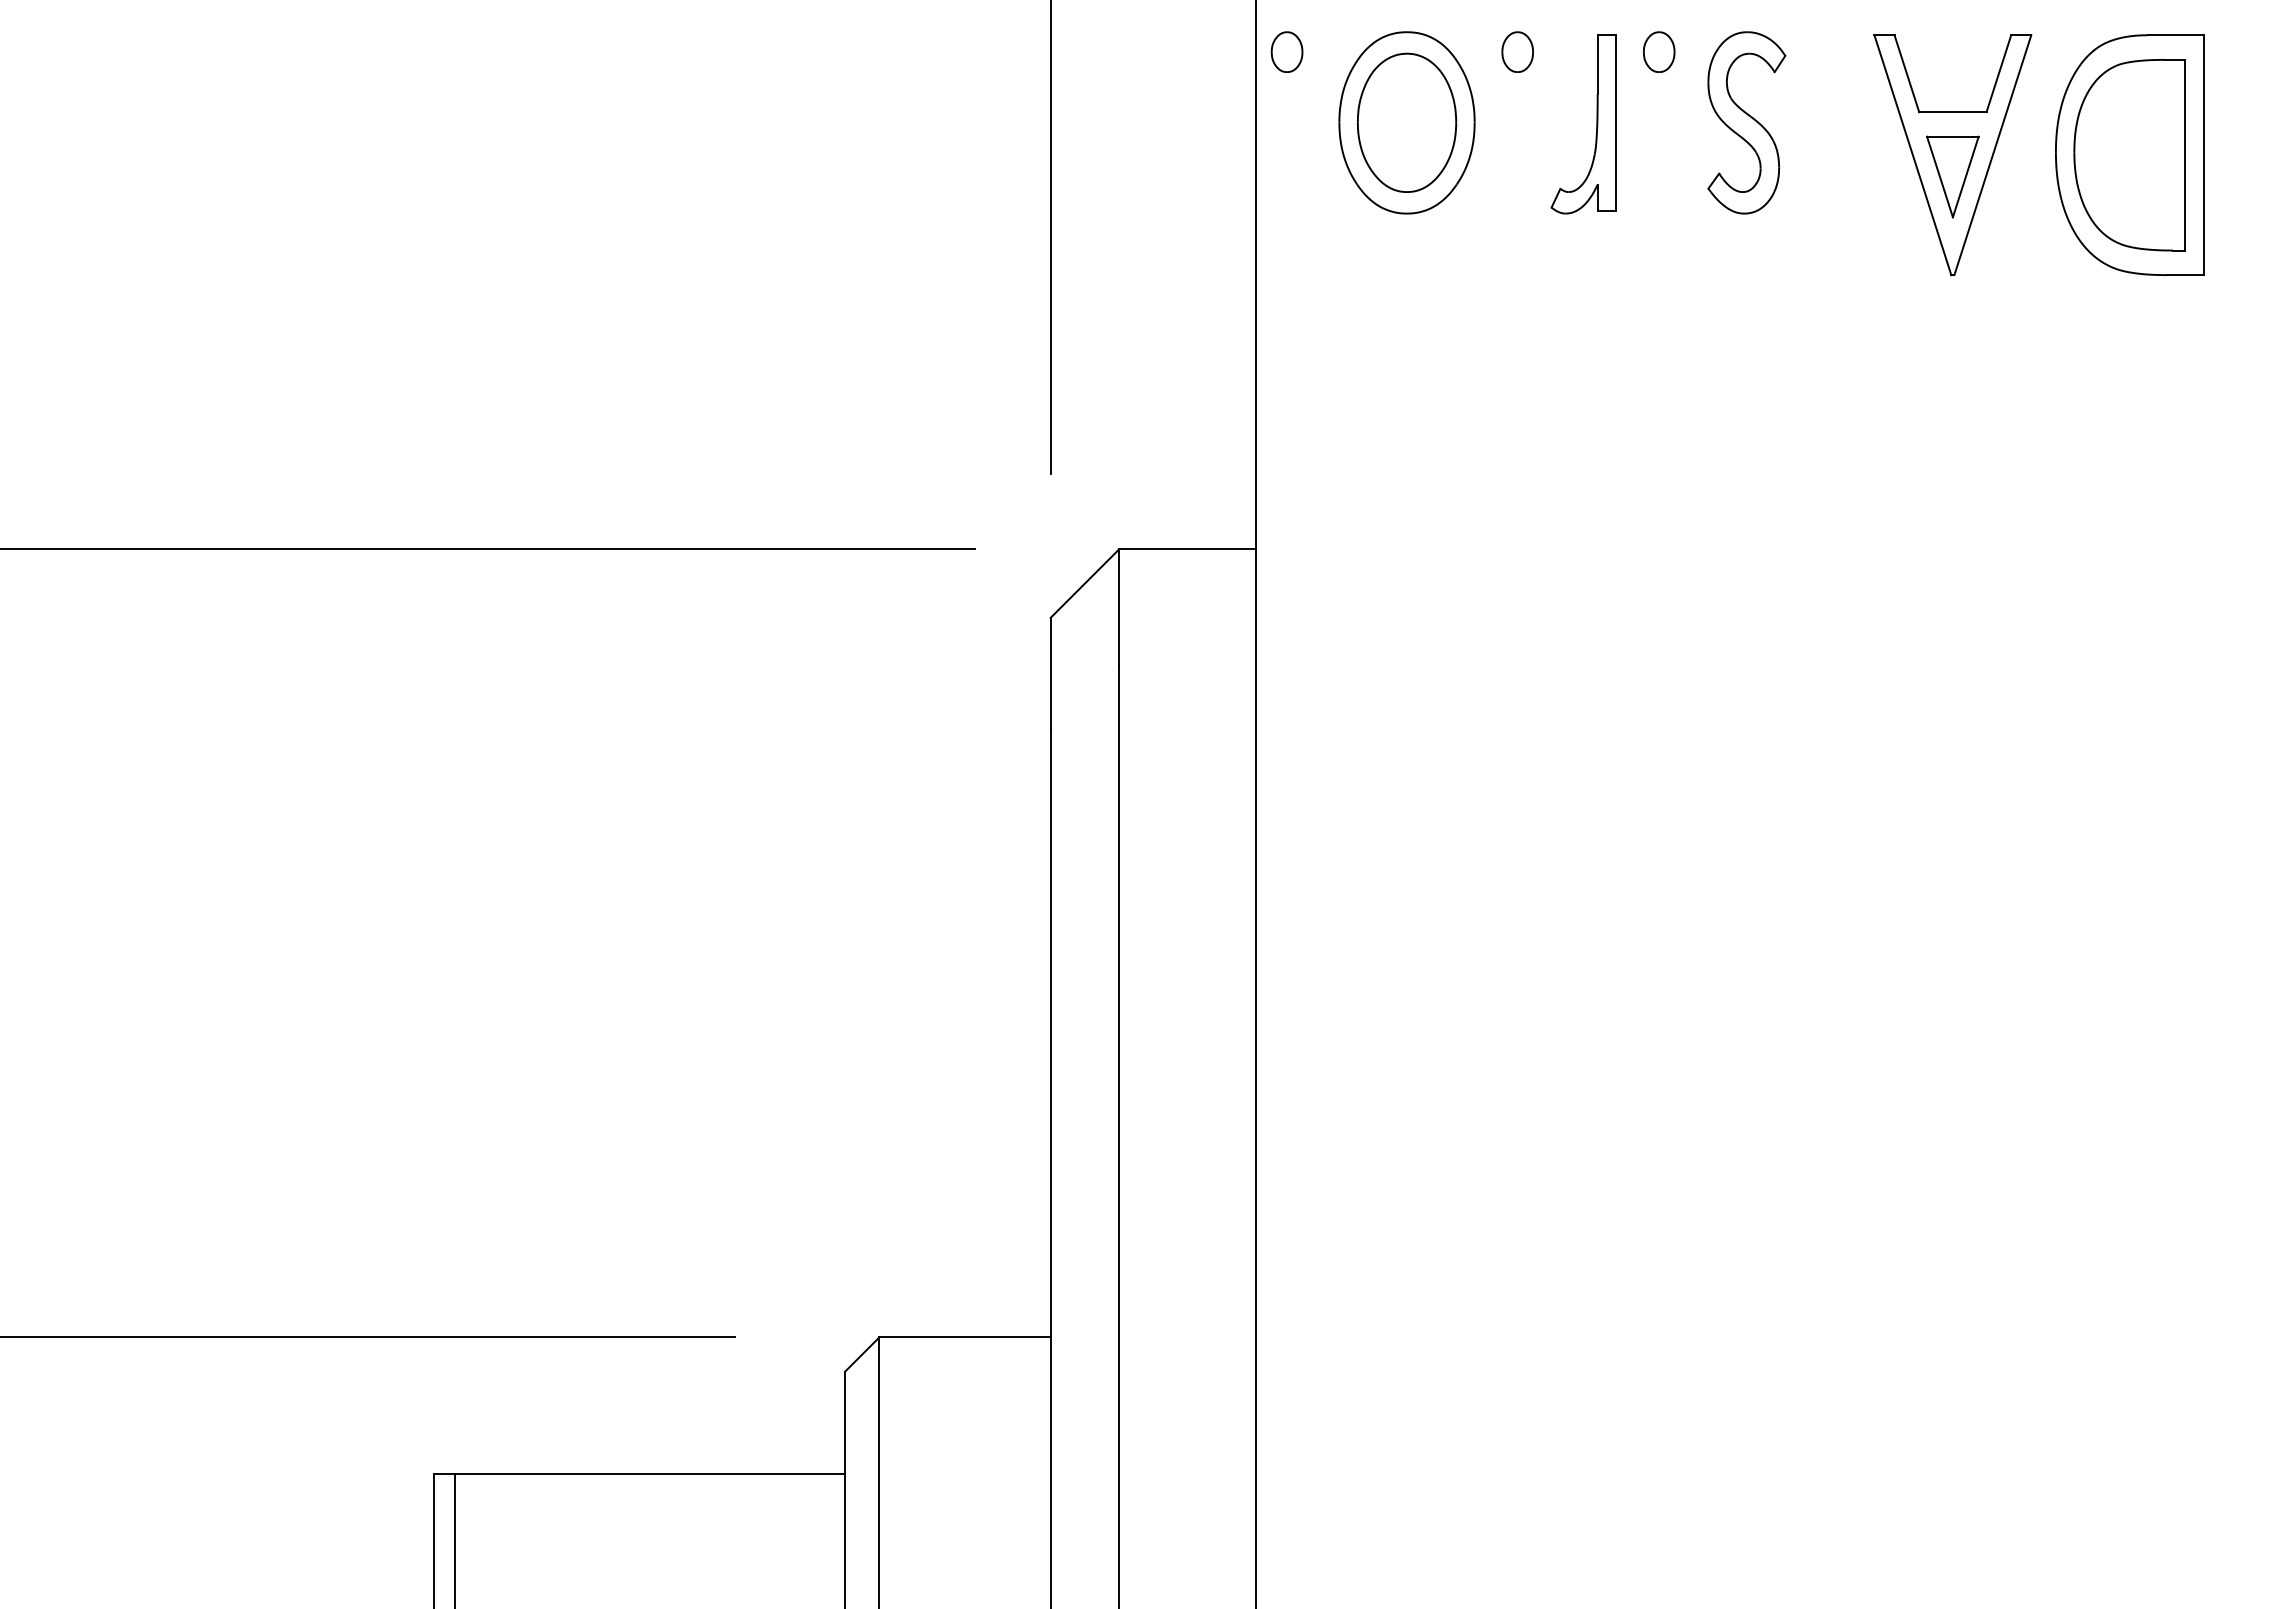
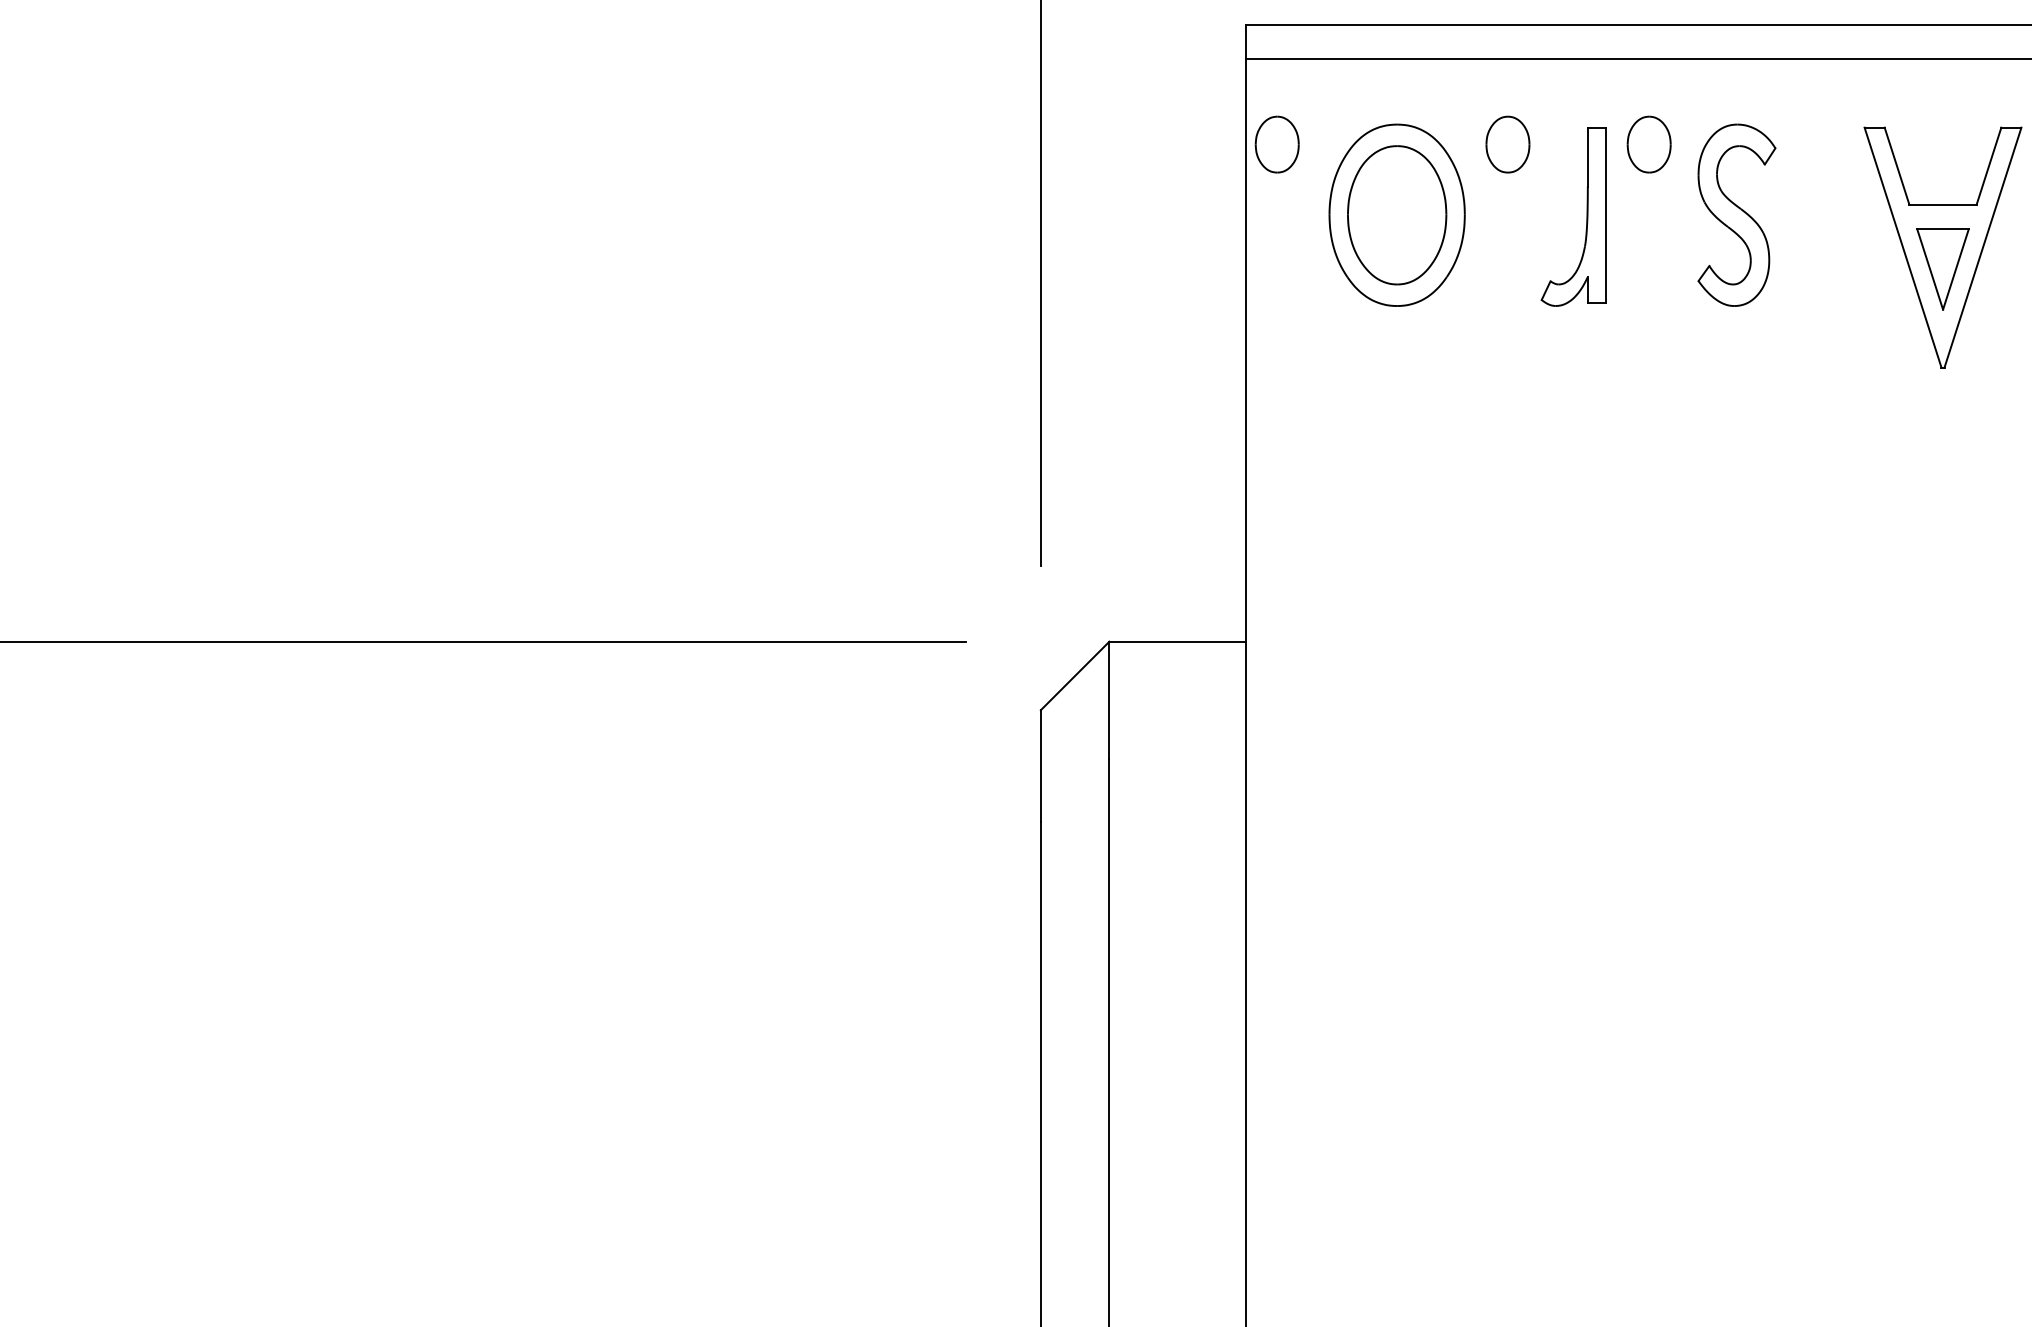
part: (1286, 51) -> (1276, 143), size x1.4
part: (1517, 51) -> (1507, 143), size x1.4
part: (1659, 51) -> (1649, 143), size x1.4

